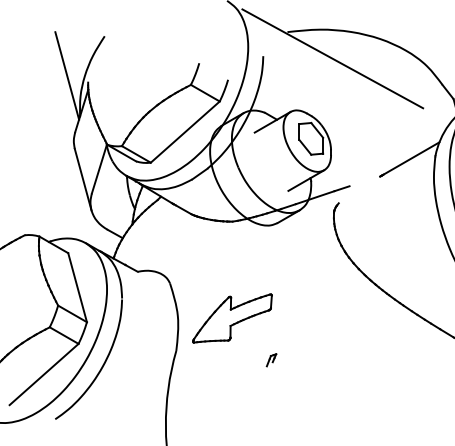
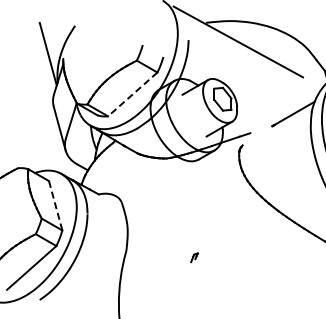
line: (184, 132) -> (132, 94), solid -> dashed
line: (77, 287) -> (55, 205), solid -> dashed
part: (232, 317) -> (166, 227), removed

